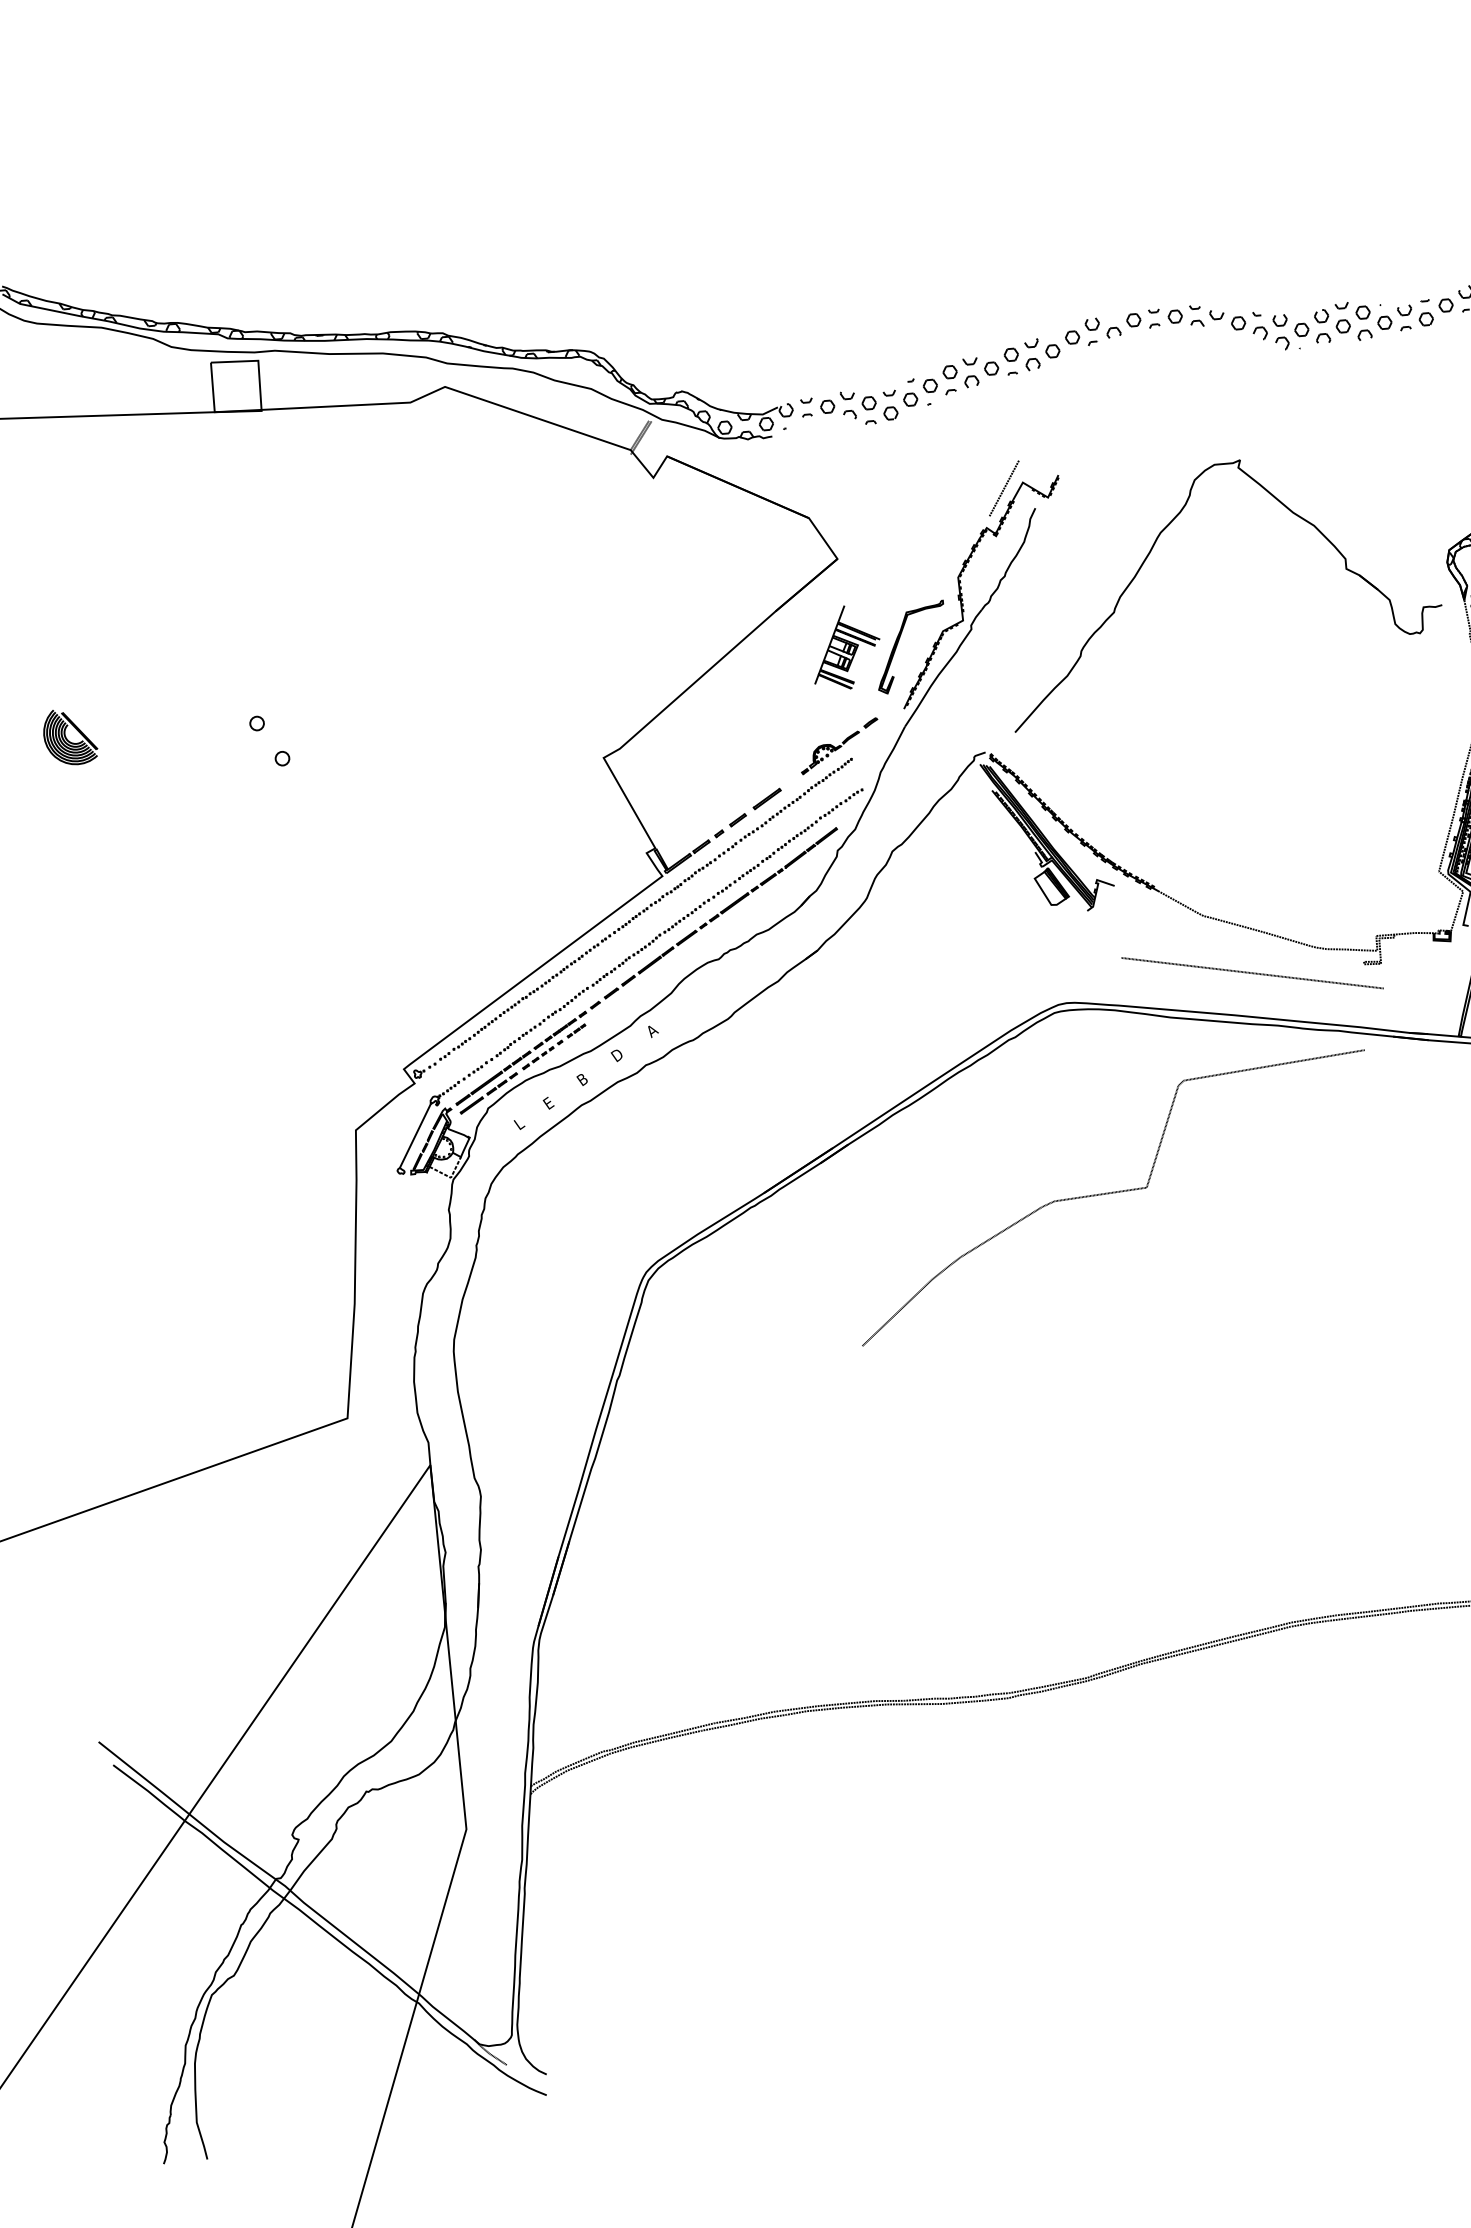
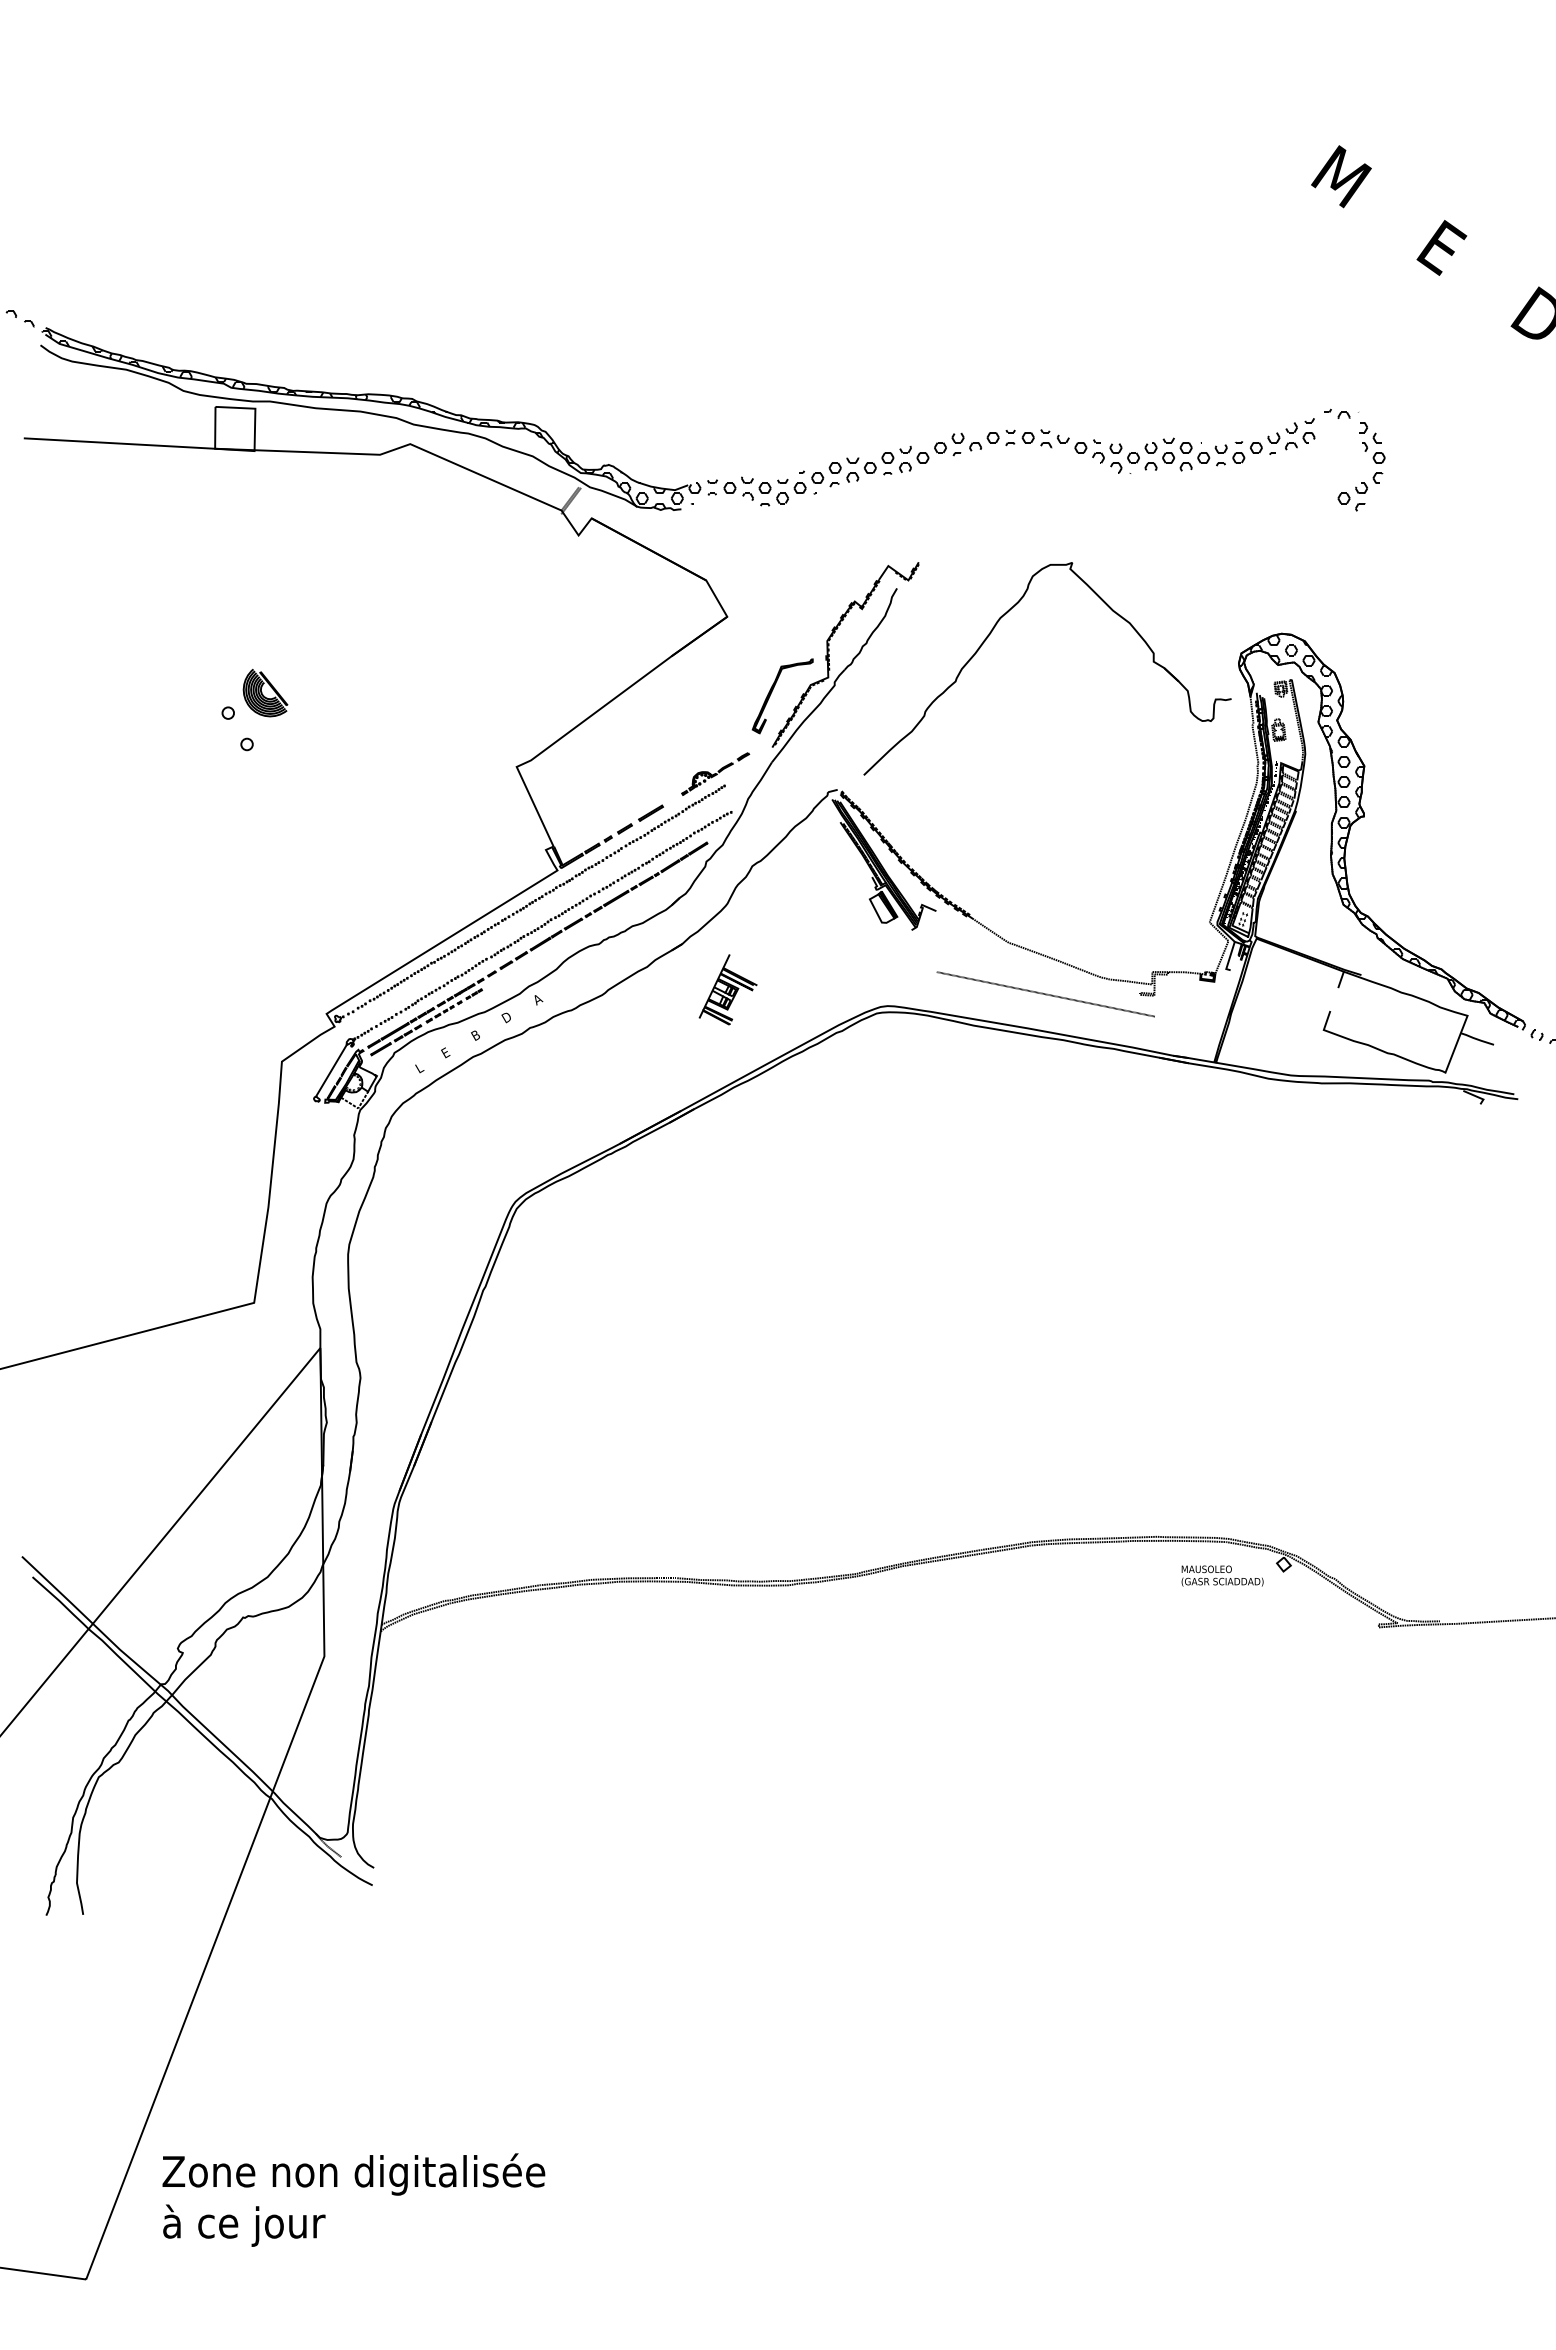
line: (1004, 488) -> (872, 569), removed
part: (845, 647) -> (727, 989), moved
part: (70, 736) -> (265, 692), moved
curve: (1112, 1193) -> (912, 1169), removed

